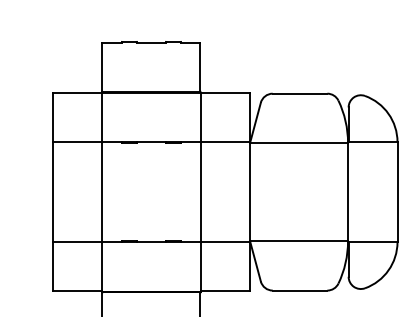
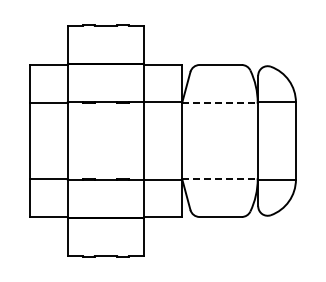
line: (298, 142) -> (219, 102), solid -> dashed
line: (298, 242) -> (219, 179), solid -> dashed

